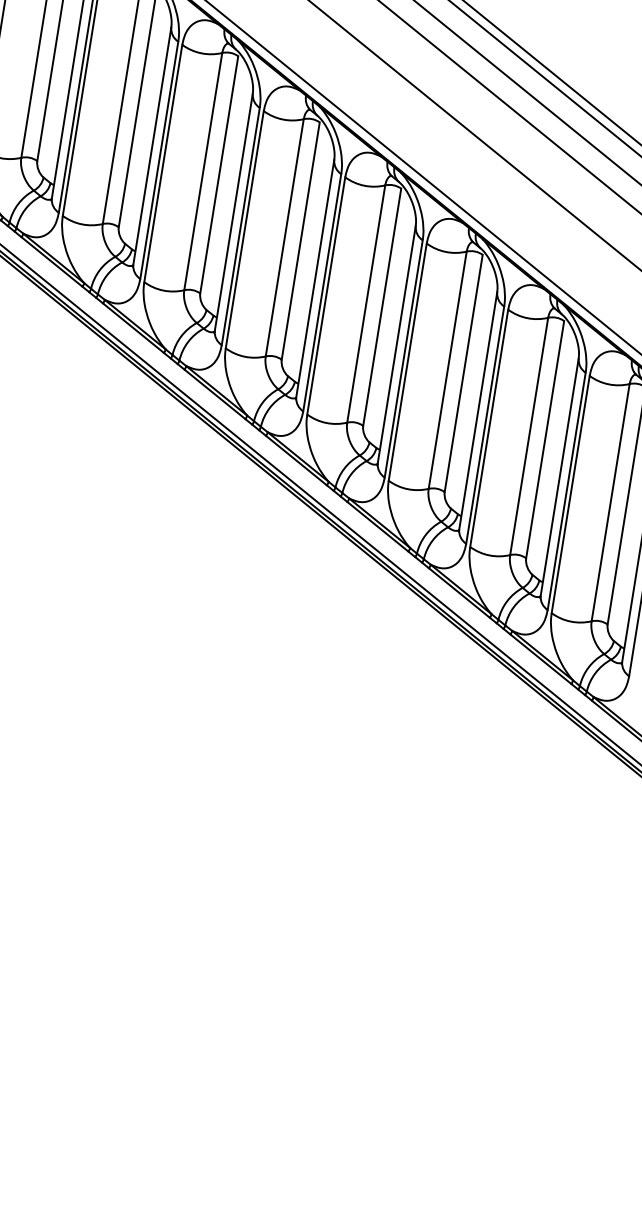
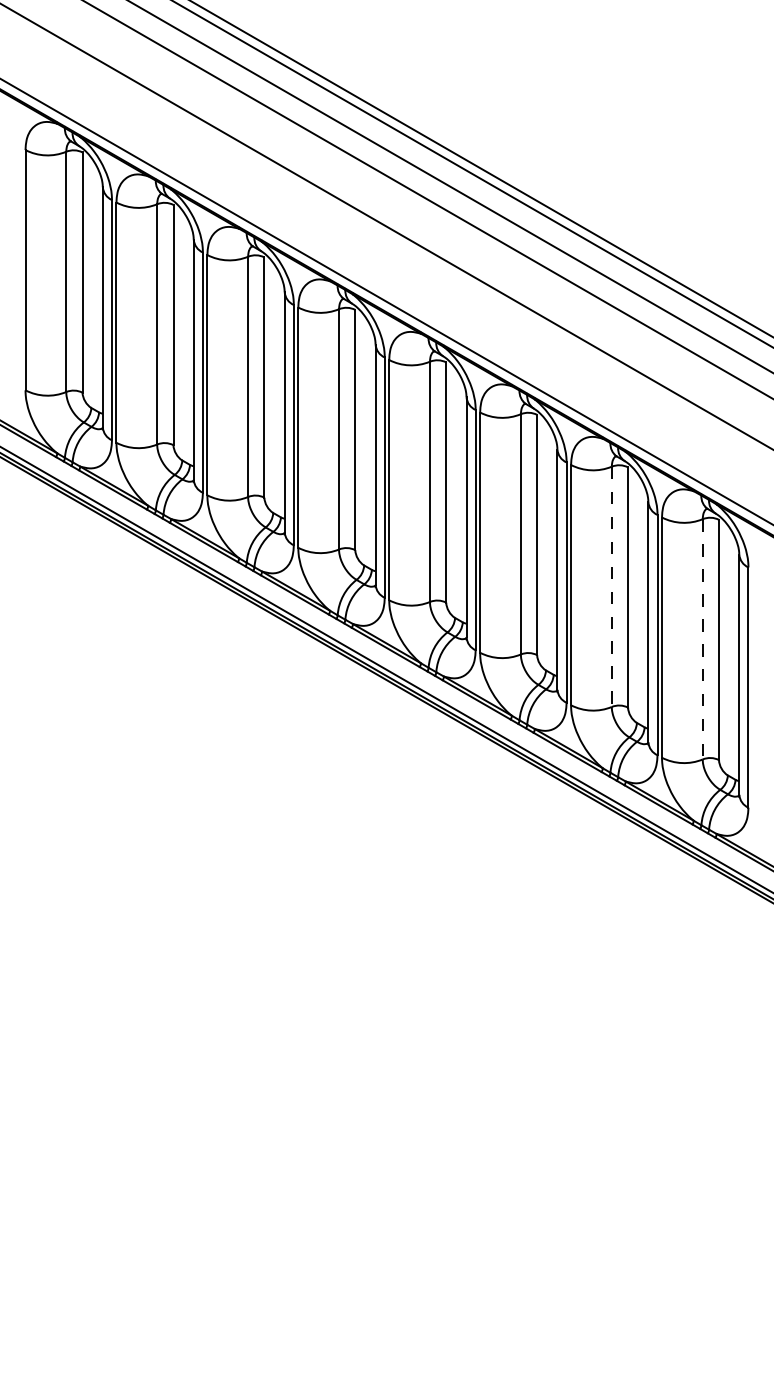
line: (528, 437) -> (611, 587), solid -> dashed
line: (610, 502) -> (702, 639), solid -> dashed

